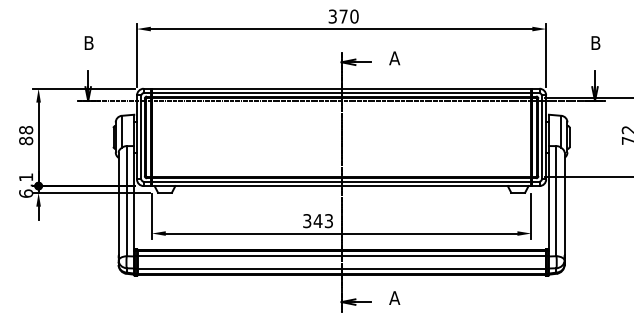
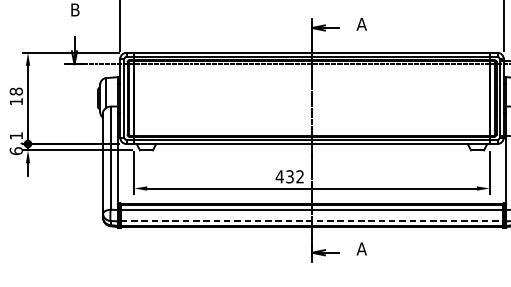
text: (26, 140) -> (16, 101), 88 -> 18
text: (317, 221) -> (289, 177), 343 -> 432
line: (342, 268) -> (312, 221), solid -> dashed

